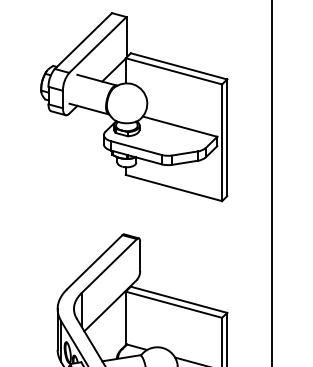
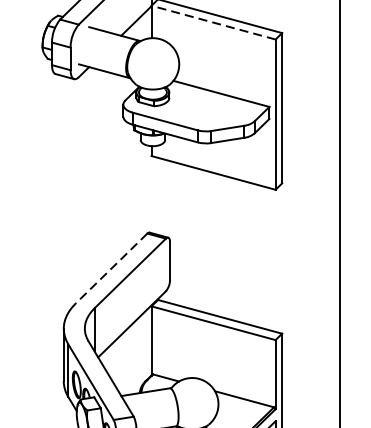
line: (173, 71) -> (212, 22), solid -> dashed
line: (94, 262) -> (111, 268), solid -> dashed

